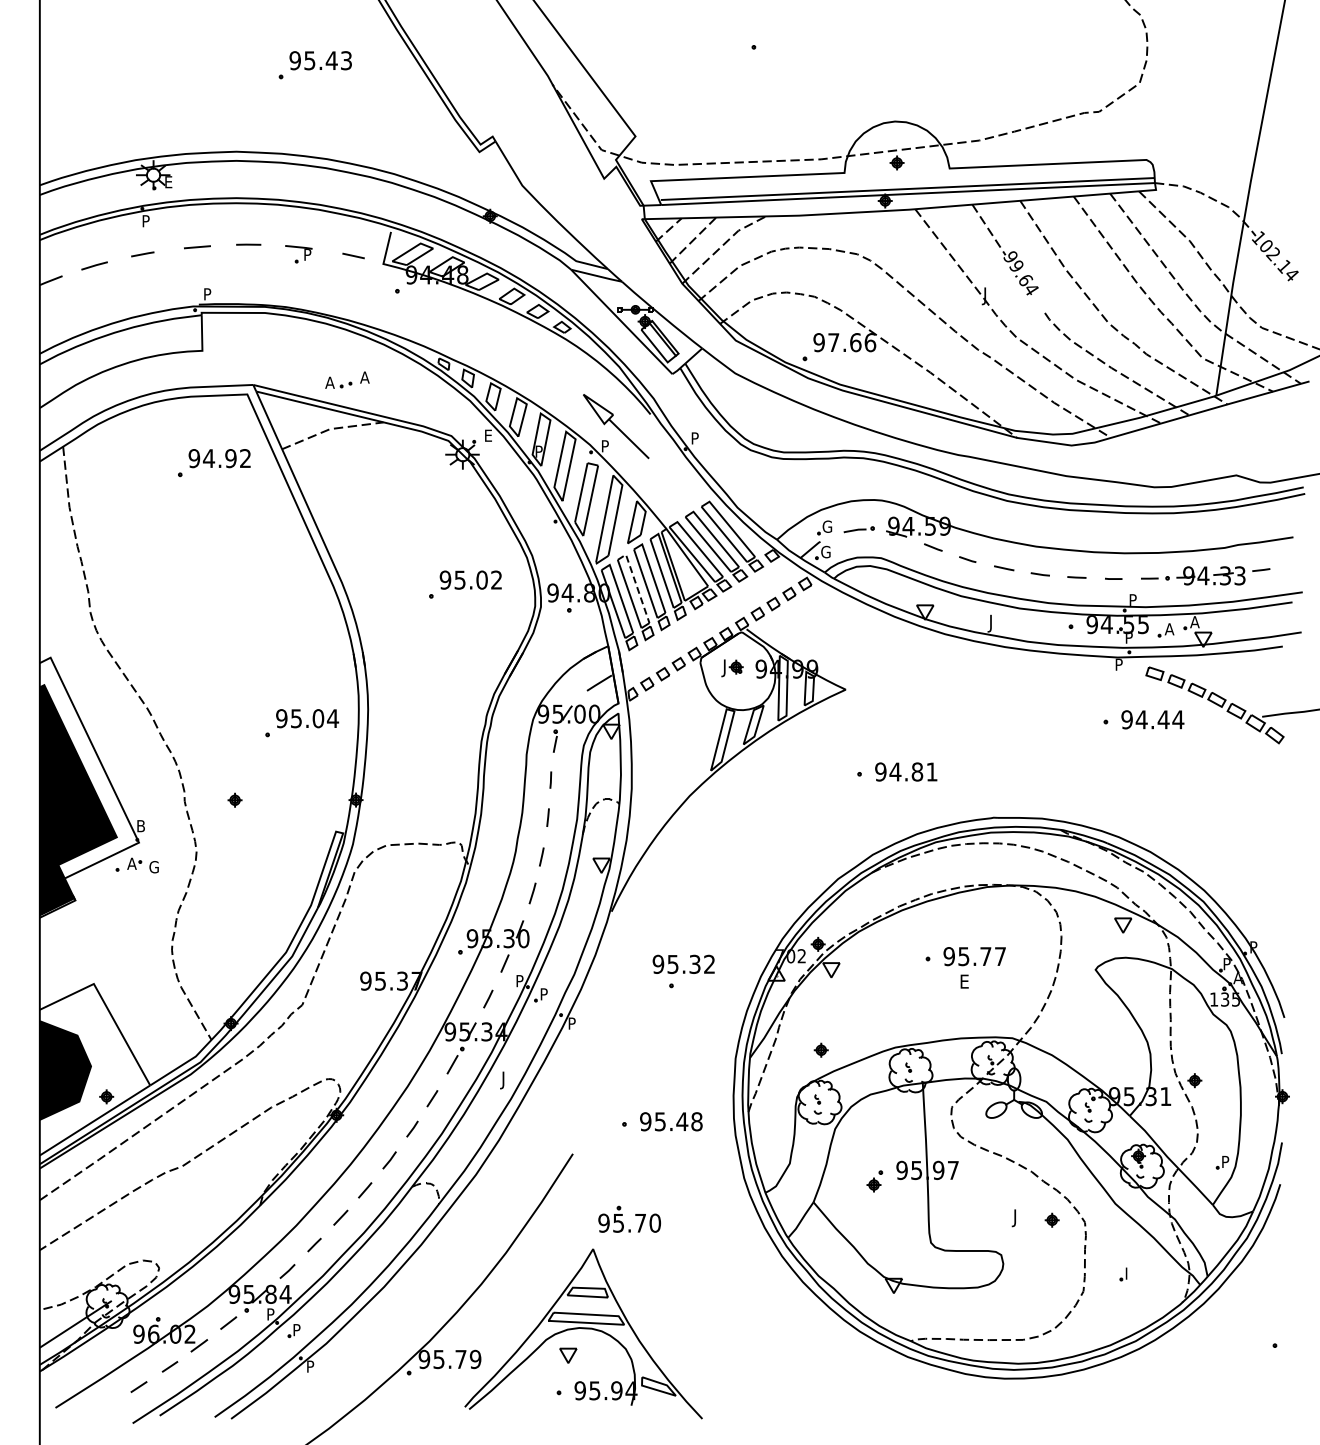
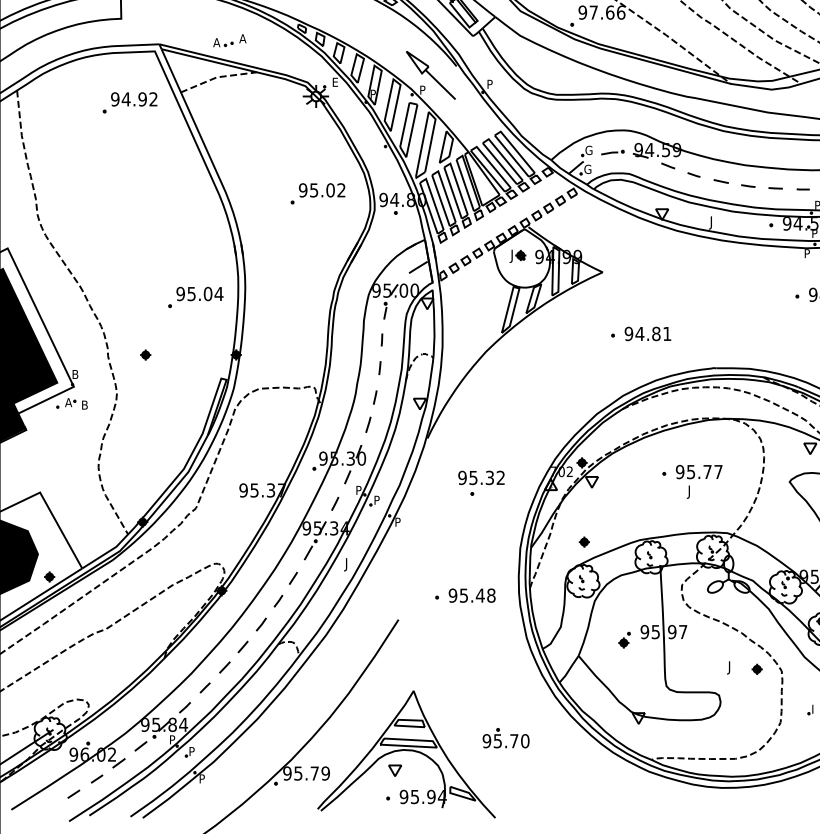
line: (635, 583) -> (445, 192), dashed -> solid
text: (153, 867) -> (84, 405), G -> B
text: (963, 983) -> (690, 492), E -> J
part: (635, 1215) -> (510, 735), moved

